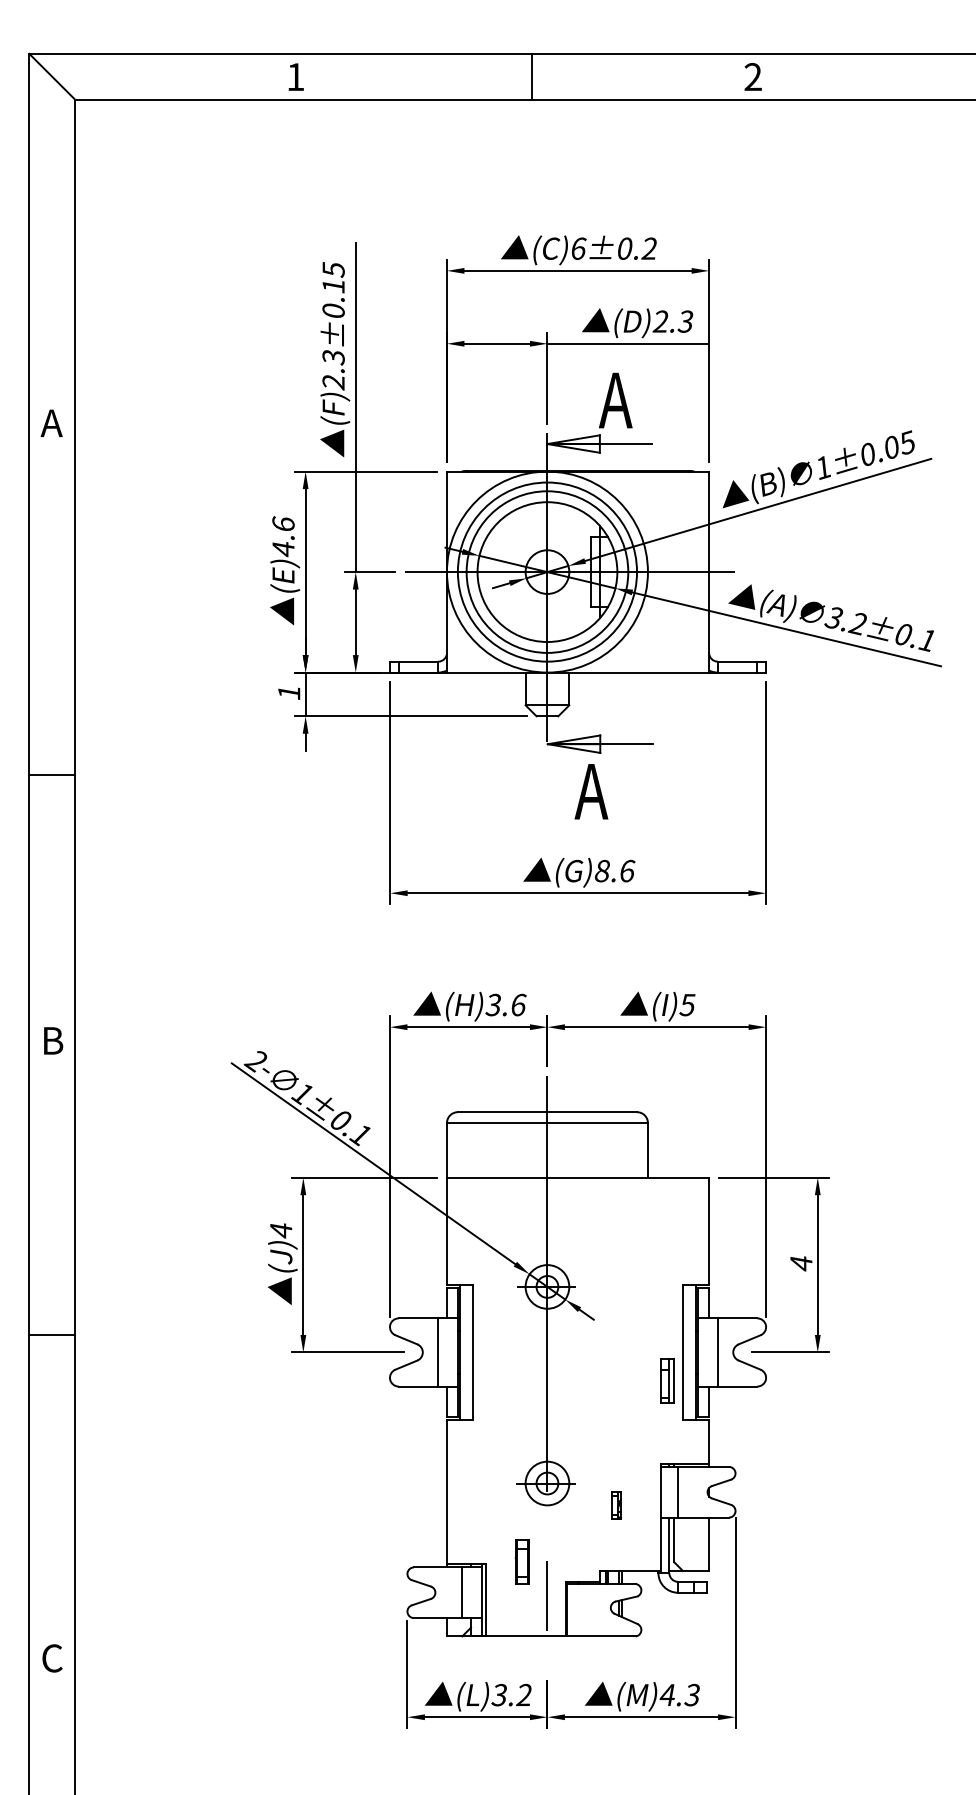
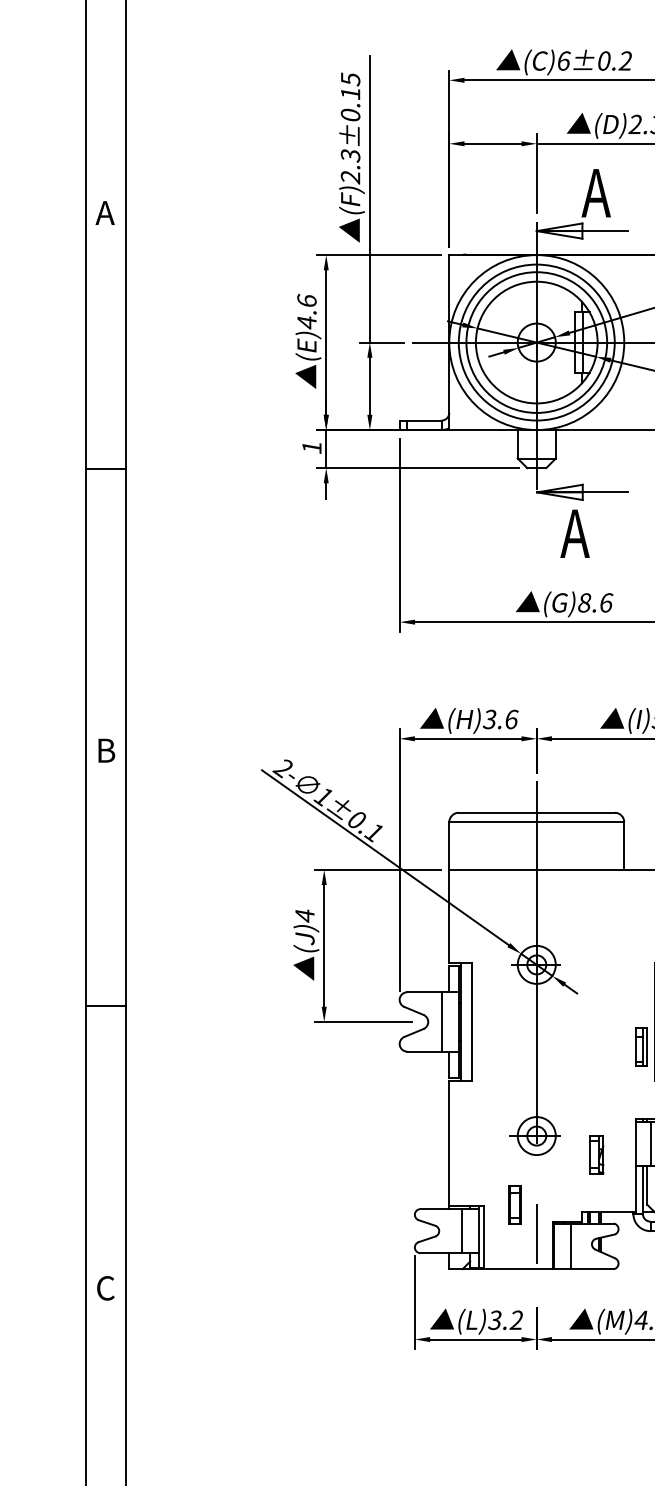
line: (52, 775) -> (105, 469), moved
part: (616, 1505) -> (596, 1155), size x1.67
line: (586, 1610) -> (570, 1246), added

